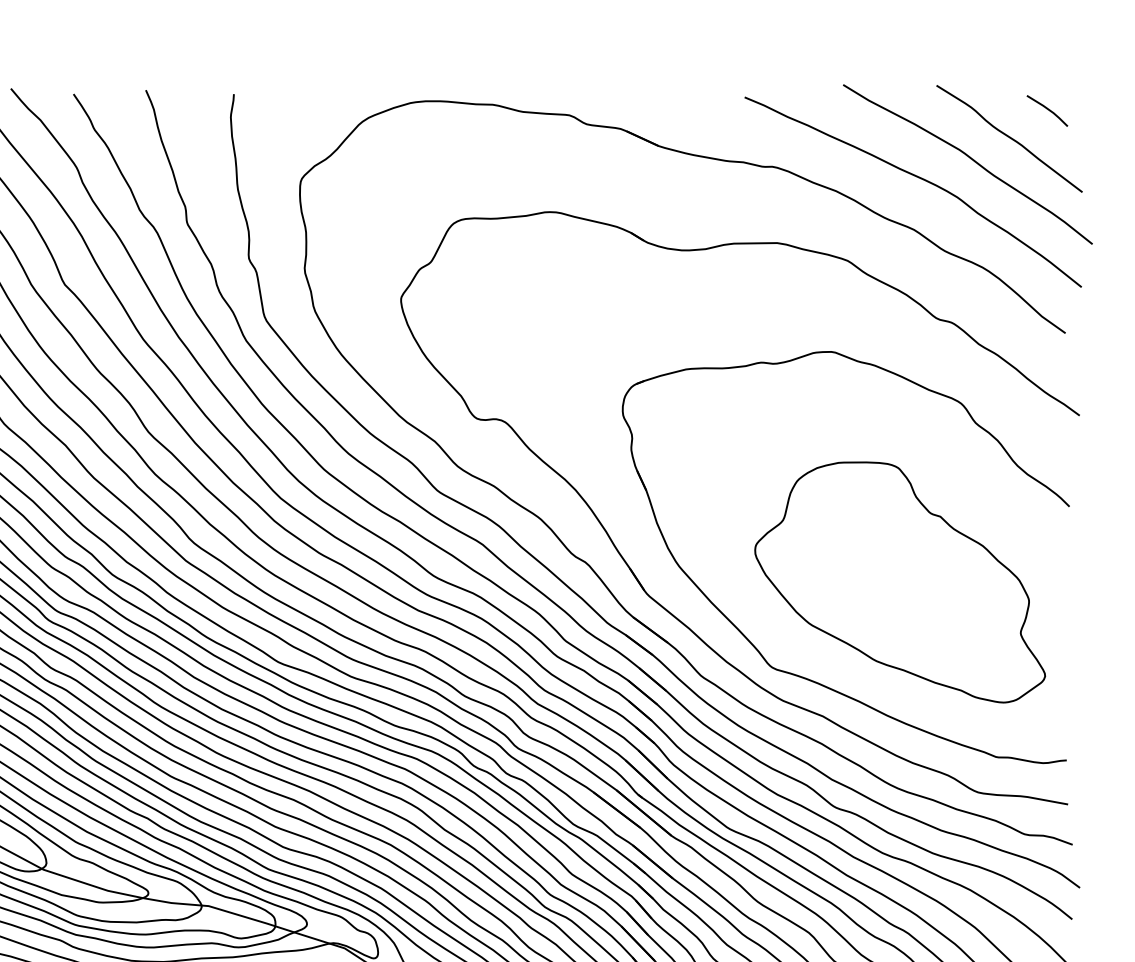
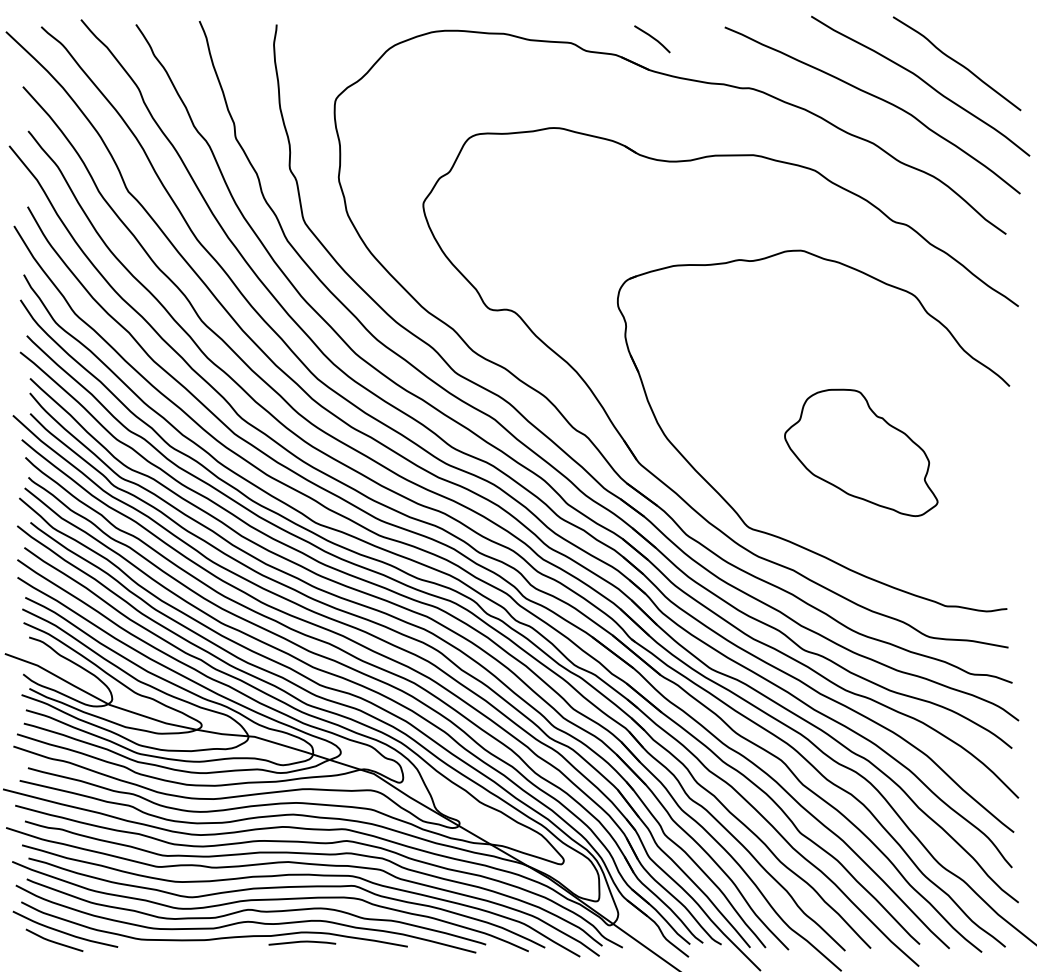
line: (1047, 110) -> (652, 38), moved
part: (900, 581) -> (861, 452), size x0.6

